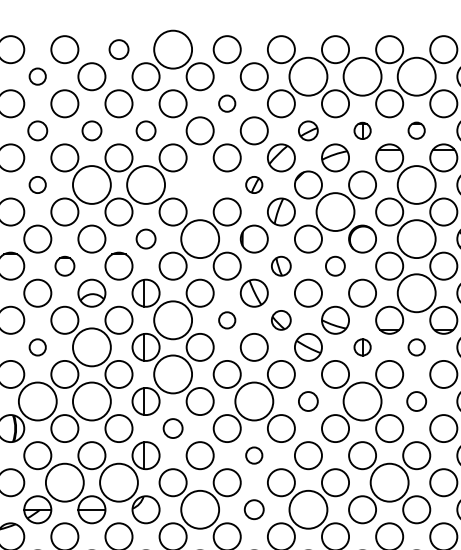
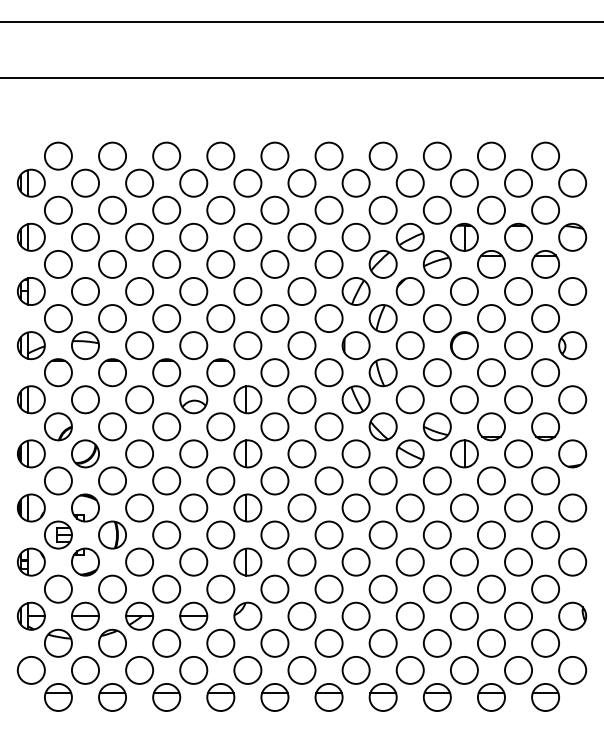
circle: (118, 49) -> (220, 155), size x1.43
circle: (172, 49) -> (274, 155), size x0.71
circle: (37, 76) -> (139, 182), size x1.67
circle: (307, 76) -> (409, 182), size x0.71
circle: (361, 76) -> (463, 182), size x0.71
circle: (416, 76) -> (518, 182), size x0.71
circle: (226, 103) -> (328, 209), size x1.67
part: (416, 130) -> (518, 236), size x1.67
circle: (37, 131) -> (139, 237), size x1.43
circle: (91, 131) -> (193, 237), size x1.43
circle: (145, 131) -> (247, 237), size x1.43
part: (307, 131) -> (409, 237), size x1.43
part: (362, 131) -> (464, 237), size x1.67
circle: (37, 185) -> (139, 291), size x1.67
circle: (91, 185) -> (193, 291), size x0.71
circle: (145, 185) -> (247, 291), size x0.71
circle: (199, 185) -> (301, 291), added
part: (253, 185) -> (355, 291), size x1.67
circle: (416, 185) -> (518, 291), size x0.71
circle: (334, 212) -> (436, 318), size x0.71
circle: (145, 239) -> (247, 345), size x1.43
circle: (199, 239) -> (301, 345), size x0.71
circle: (416, 239) -> (518, 345), size x0.71
circle: (64, 266) -> (166, 372), size x1.43
part: (280, 266) -> (382, 372), size x1.43
circle: (334, 266) -> (436, 372), size x1.43
circle: (416, 293) -> (518, 399), size x0.71
circle: (172, 320) -> (274, 426), size x0.71
circle: (226, 320) -> (328, 426), size x1.67
part: (280, 320) -> (382, 426), size x1.43
circle: (37, 347) -> (139, 453), size x1.67
circle: (91, 347) -> (193, 453), size x0.71
part: (362, 347) -> (464, 453), size x1.67
circle: (416, 347) -> (518, 453), size x1.67
circle: (172, 374) -> (274, 480), size x0.71
circle: (37, 401) -> (139, 507), size x0.71
circle: (91, 401) -> (193, 507), size x0.71
circle: (253, 401) -> (355, 507), size x0.71
circle: (307, 401) -> (409, 507), size x1.43
circle: (361, 401) -> (463, 507), size x0.71
circle: (416, 401) -> (518, 507), size x1.43
circle: (172, 428) -> (274, 534), size x1.43
circle: (253, 455) -> (355, 561), size x1.67
circle: (64, 482) -> (166, 588), size x0.71
circle: (118, 482) -> (220, 588), size x0.71
circle: (389, 482) -> (491, 588), size x0.71
circle: (199, 509) -> (301, 615), size x0.71
circle: (253, 509) -> (355, 615), size x1.43
circle: (307, 509) -> (409, 615), size x0.71

